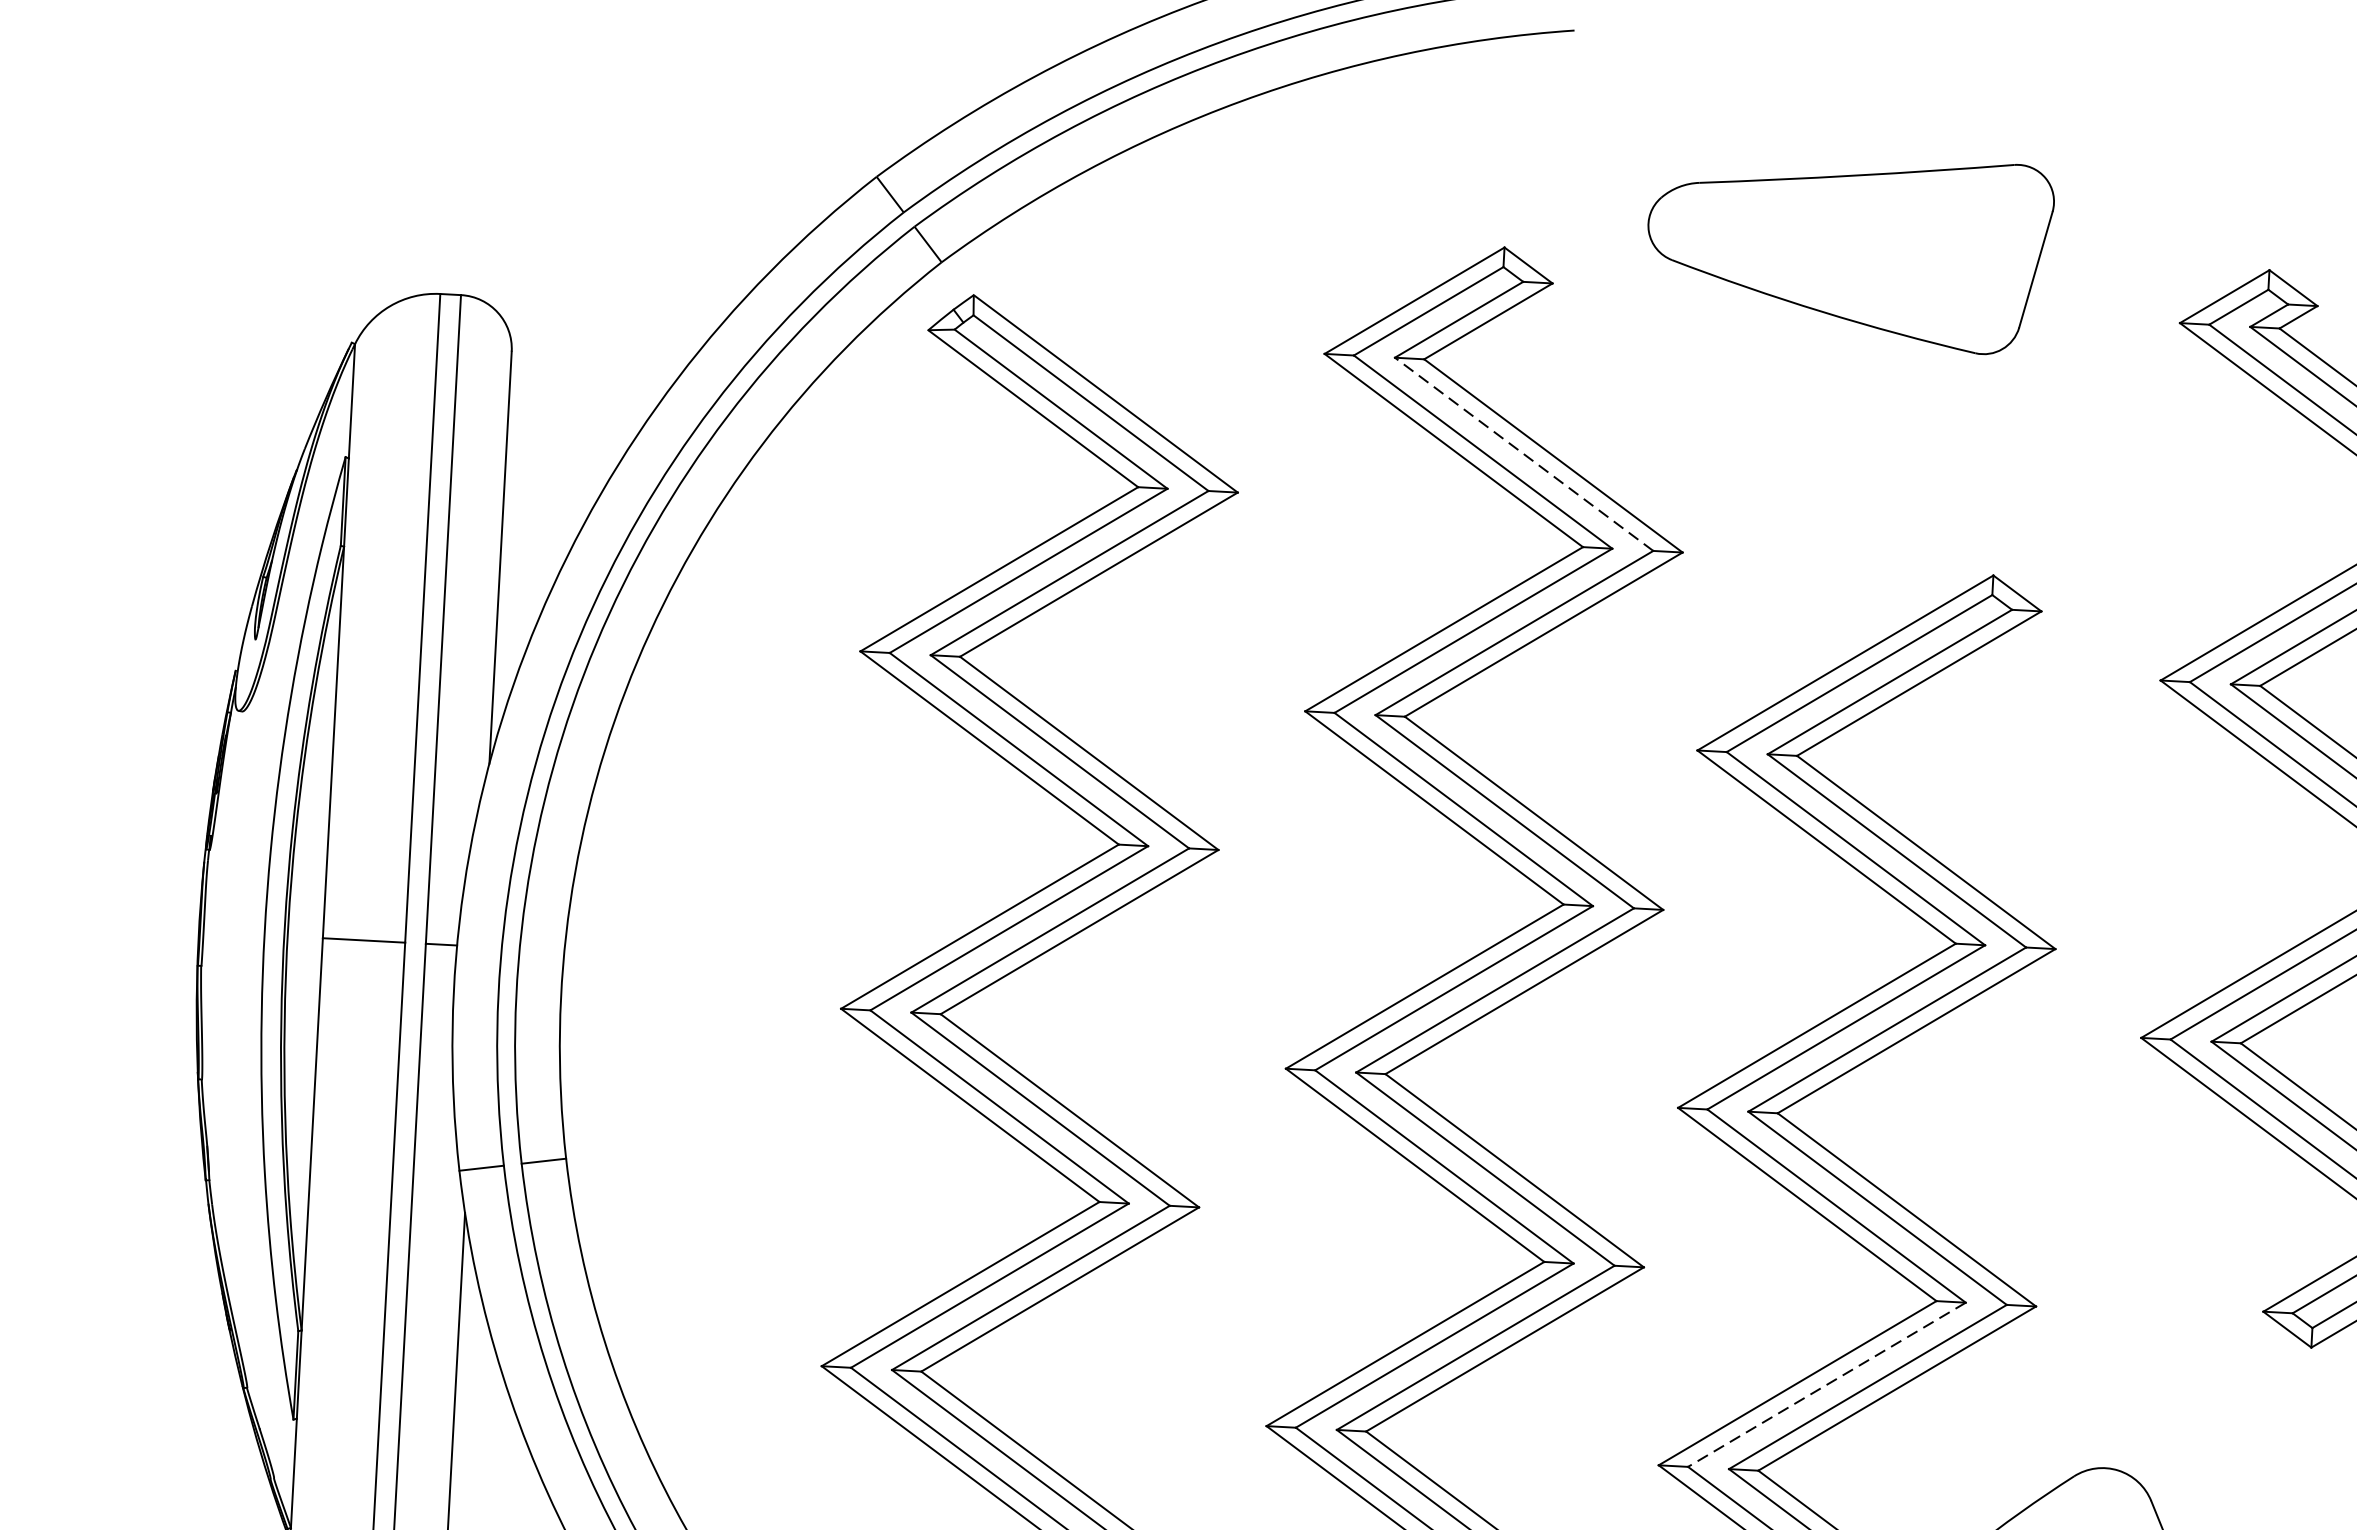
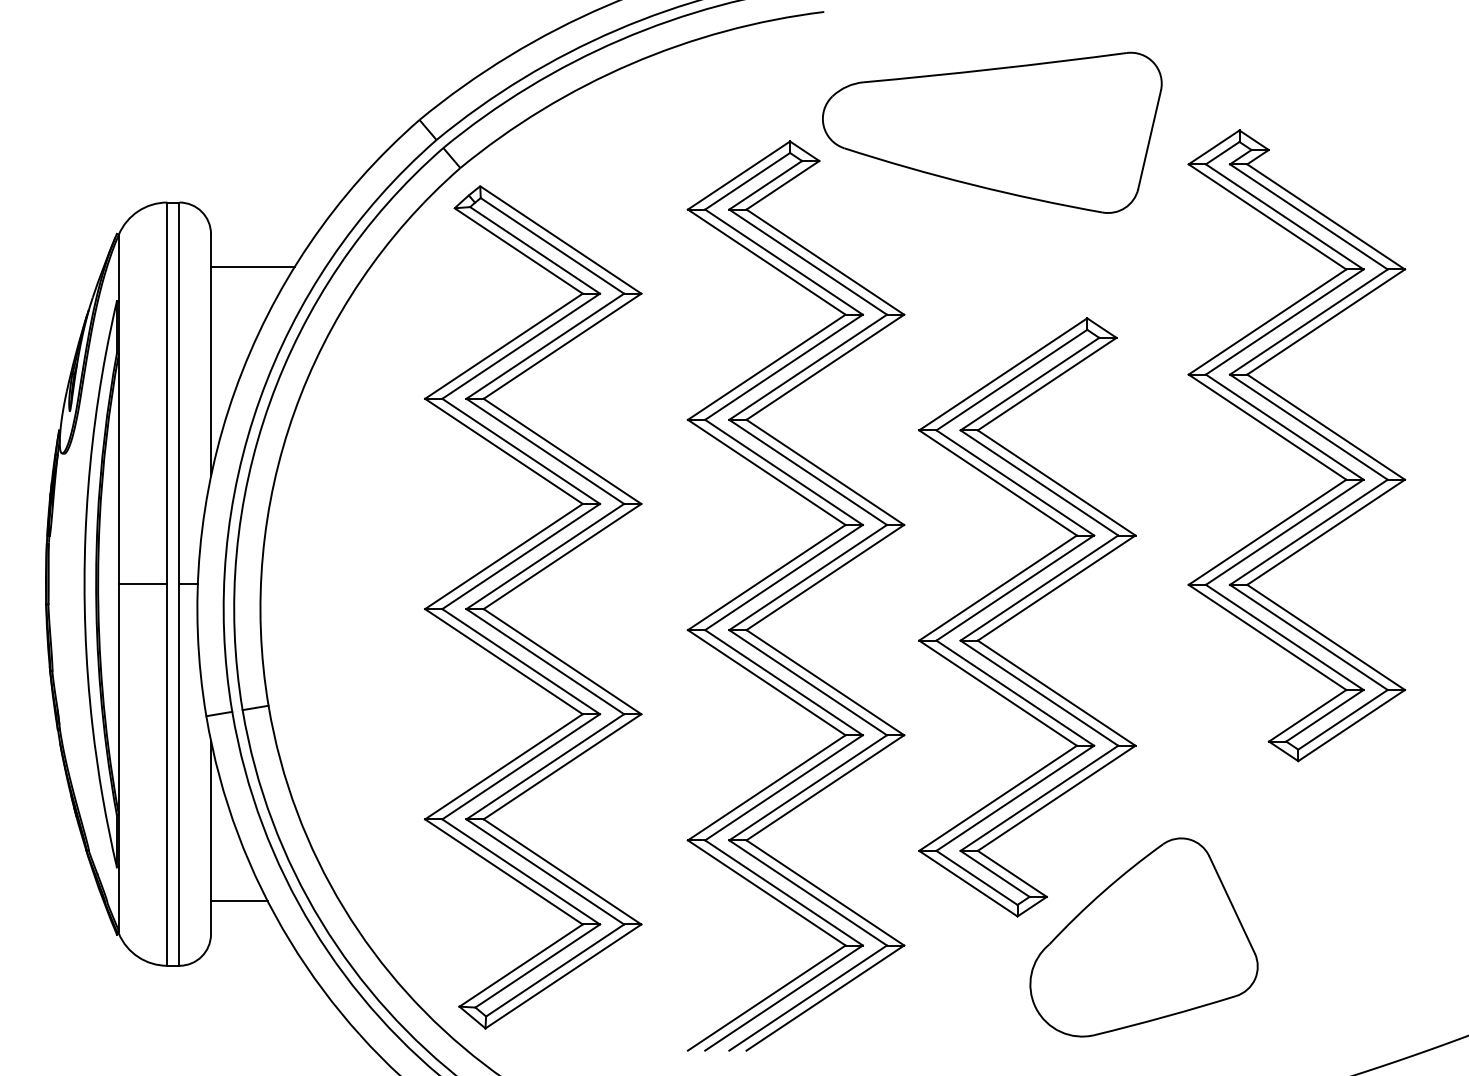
part: (1849, 250) -> (992, 132), size x1.43
line: (579, 412) -> (252, 267), added
line: (1524, 454) -> (808, 262), dashed -> solid
line: (1827, 1385) -> (1015, 798), dashed -> solid
line: (498, 1488) -> (239, 901), added

